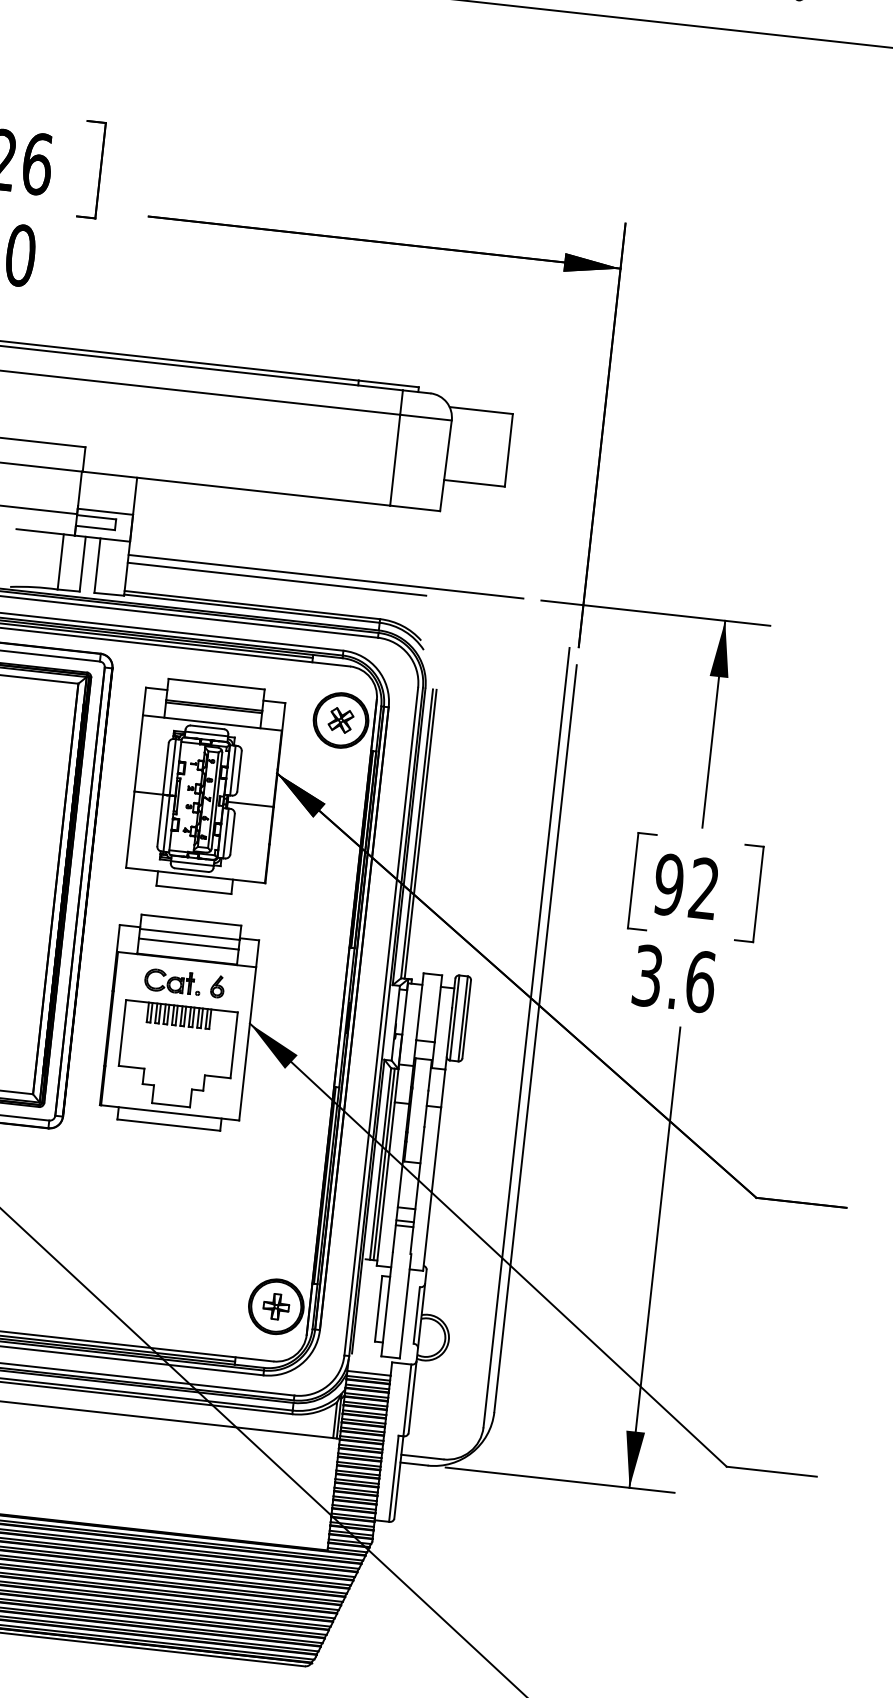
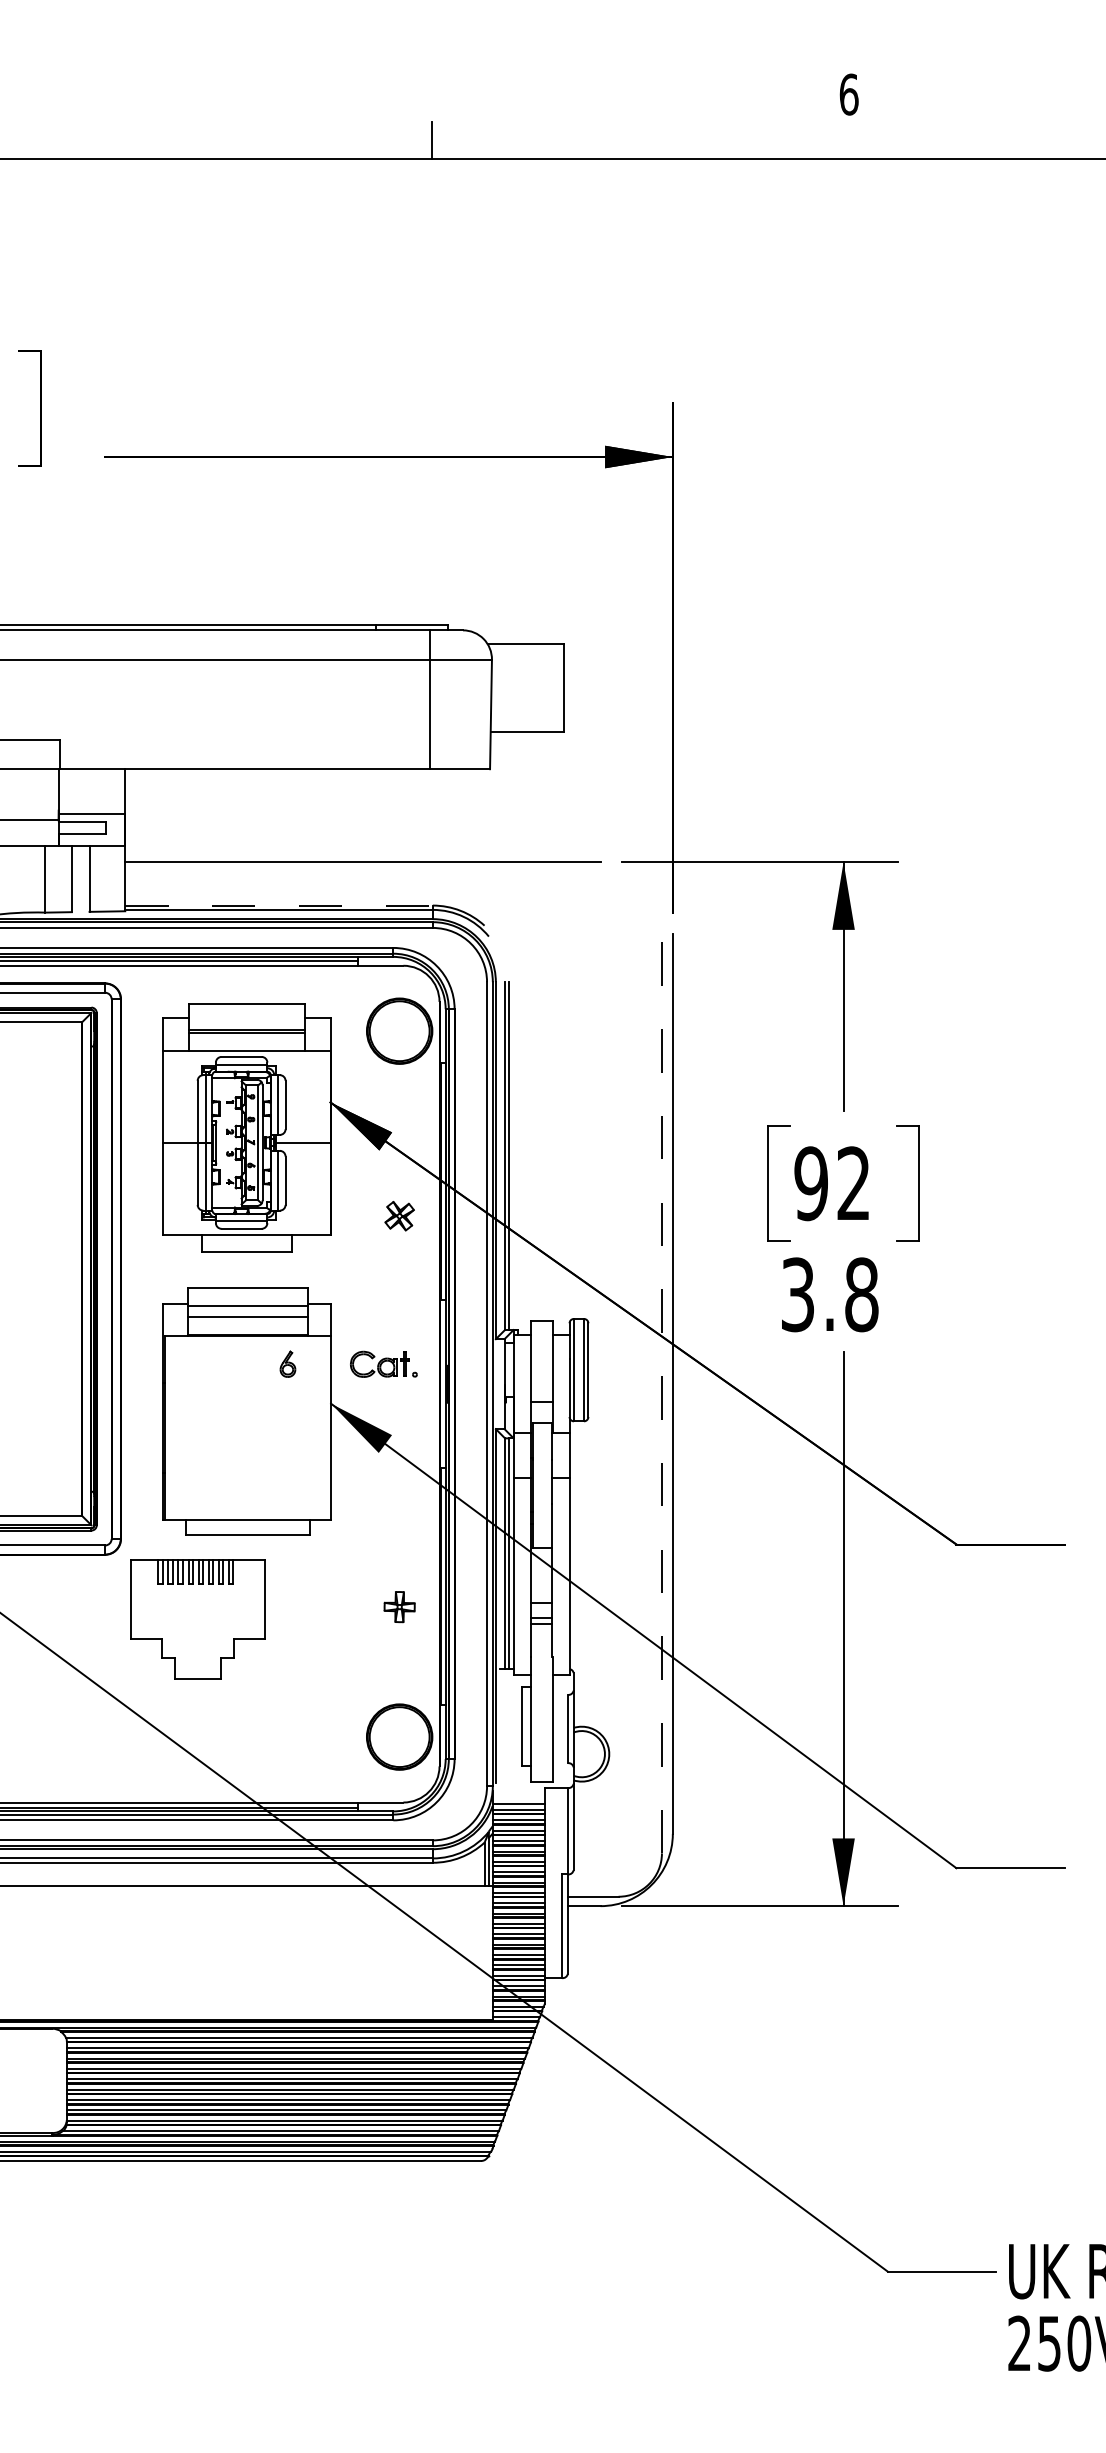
line: (276, 579) -> (304, 871), removed
line: (252, 605) -> (279, 905), solid -> dashed
part: (340, 720) -> (399, 1216), moved
part: (172, 981) -> (383, 1363), moved
text: (700, 981) -> (861, 1294), 3.6 -> 3.8
line: (526, 1037) -> (661, 1383), solid -> dashed
part: (176, 1055) -> (197, 1619), moved
part: (276, 1307) -> (399, 1607), moved

